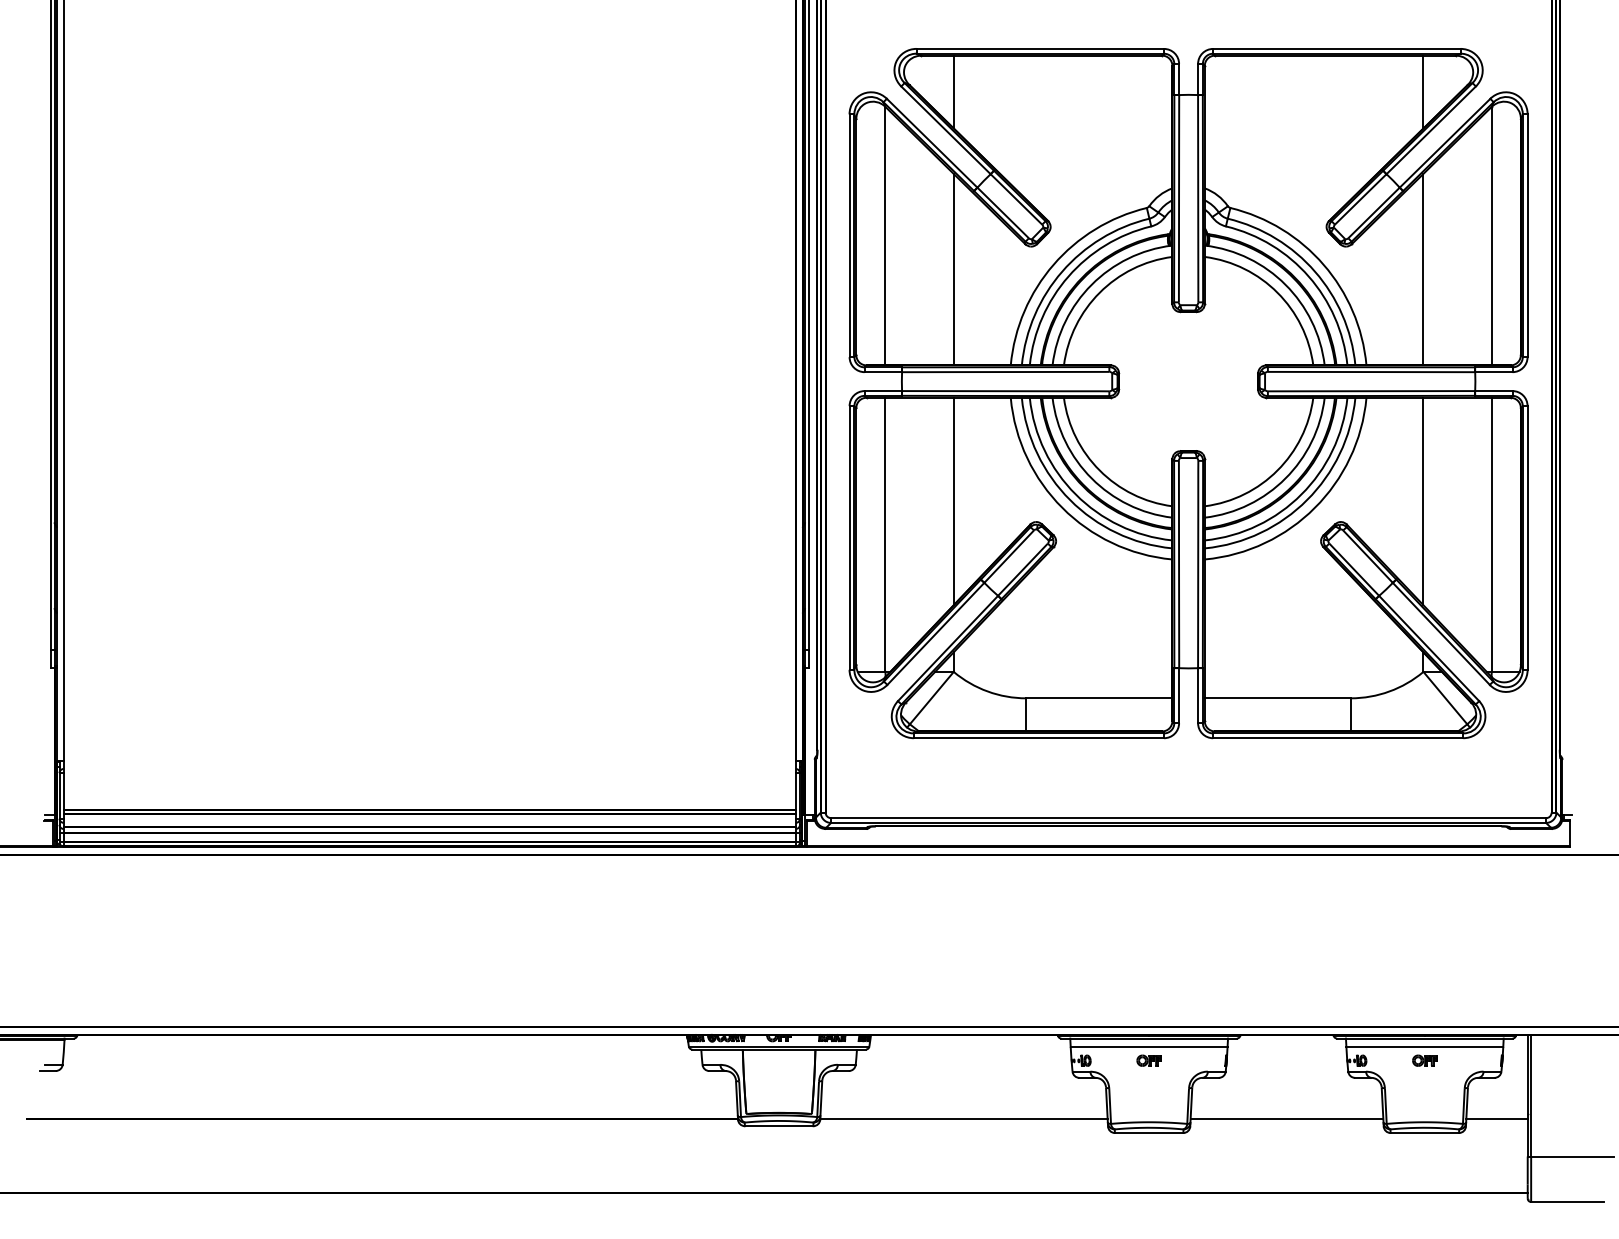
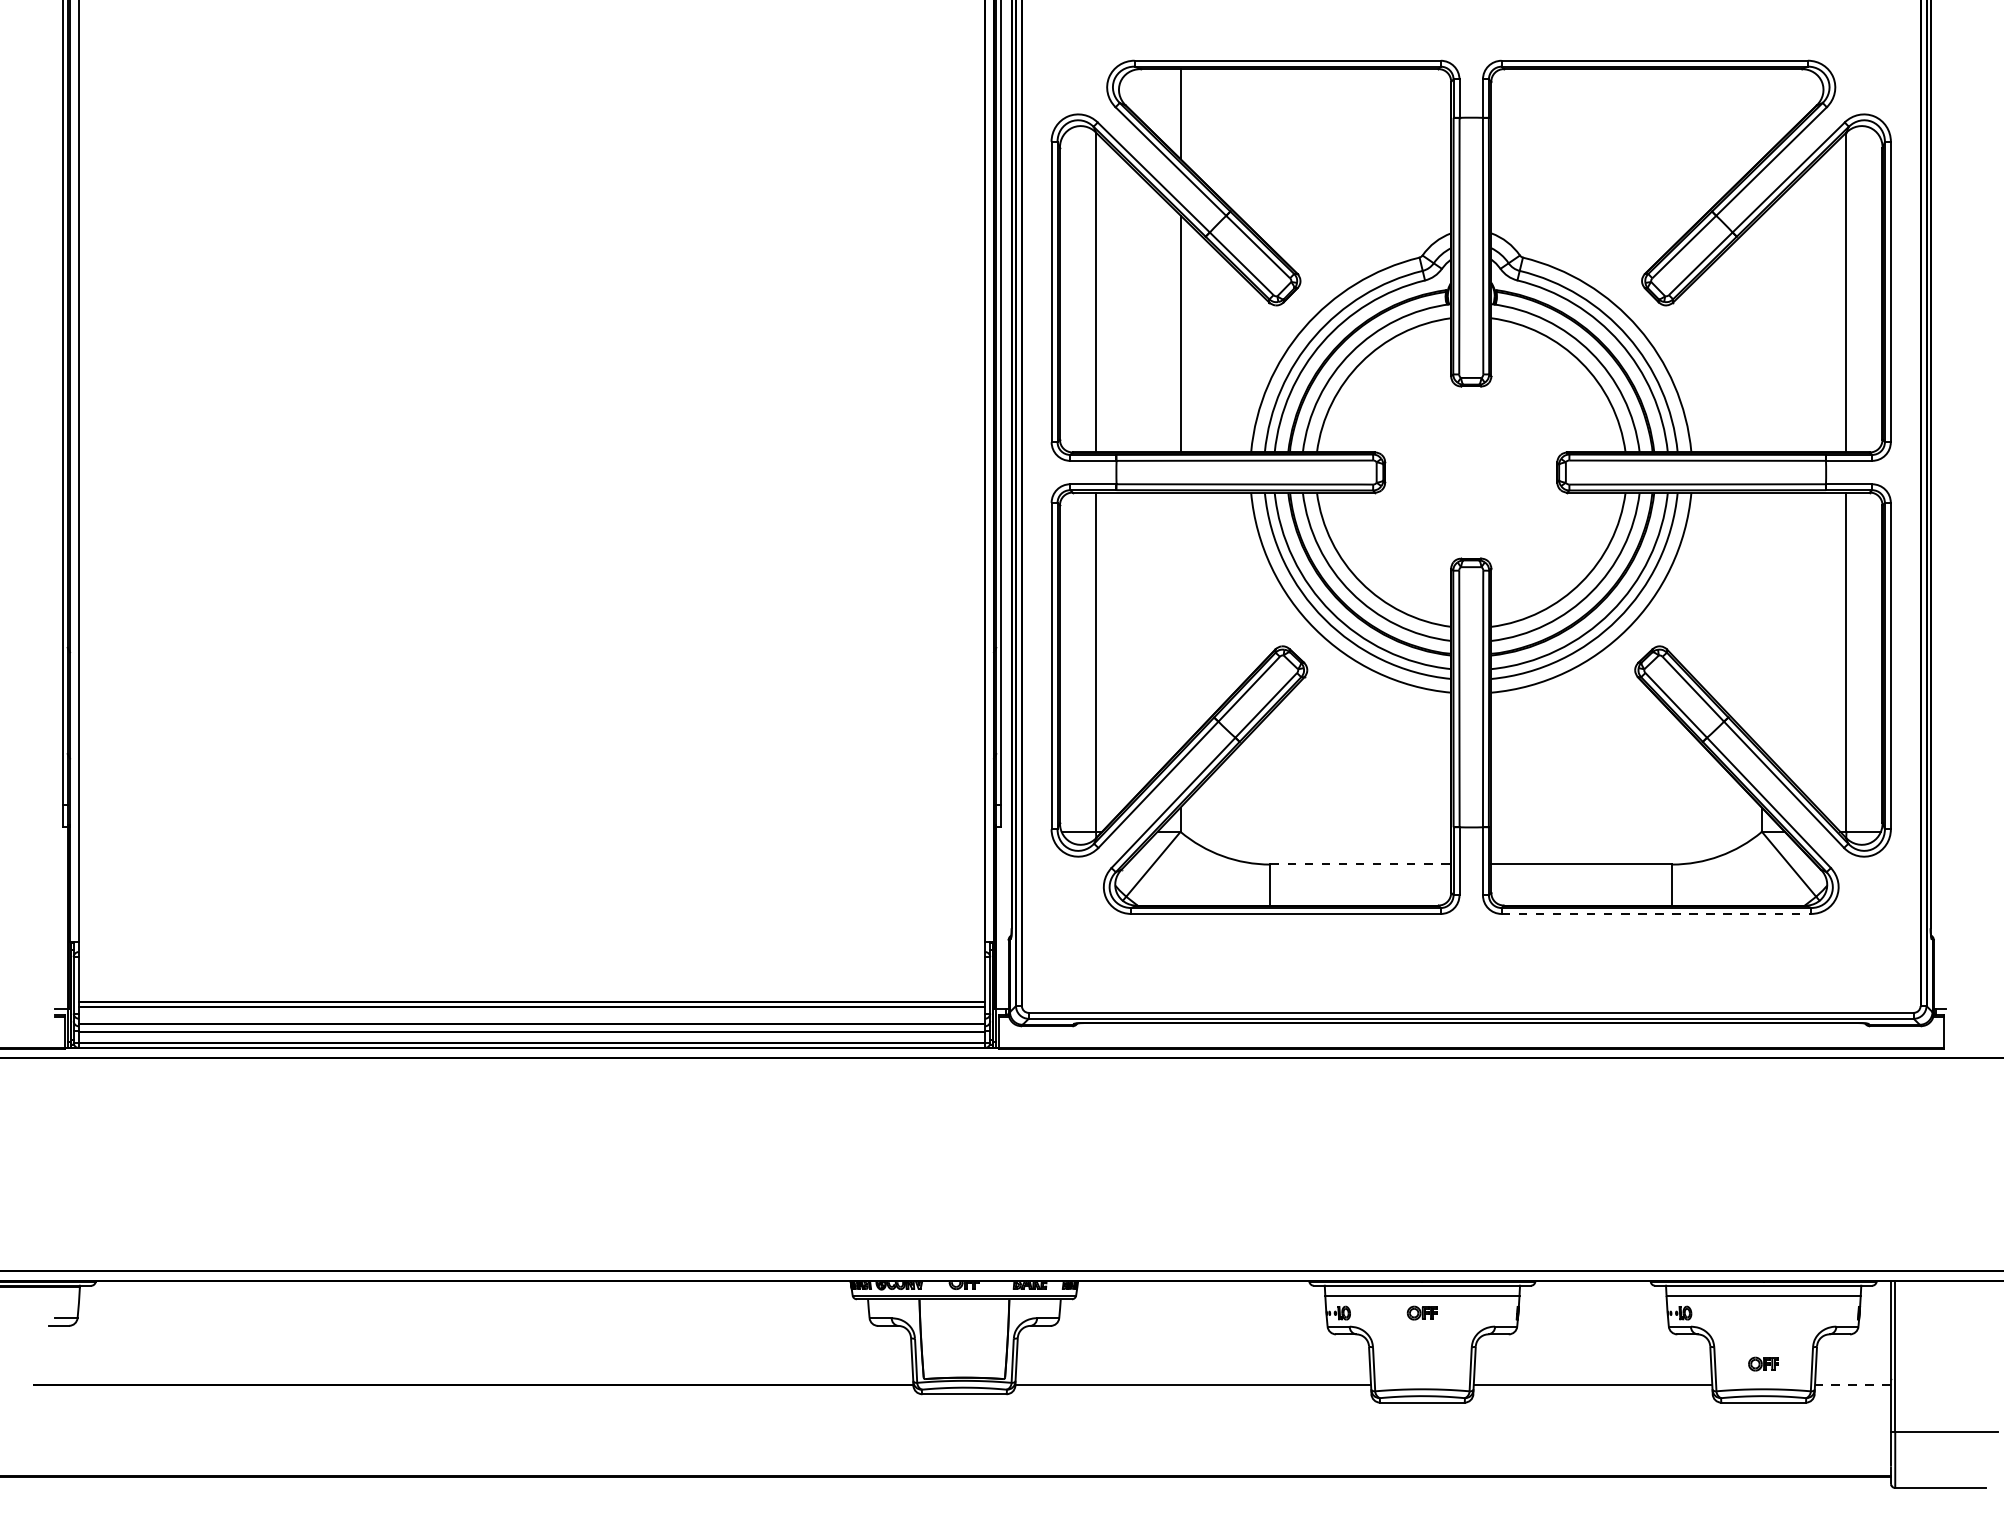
line: (1423, 92) -> (1761, 114), removed
line: (1423, 269) -> (1761, 333), removed
line: (953, 501) -> (1180, 620), removed
line: (1423, 501) -> (1761, 620), removed
line: (1099, 698) -> (1361, 864), solid -> dashed
line: (1338, 737) -> (1656, 913), solid -> dashed
part: (1424, 1060) -> (1763, 1363), moved
line: (1497, 1118) -> (1853, 1384), solid -> dashed

